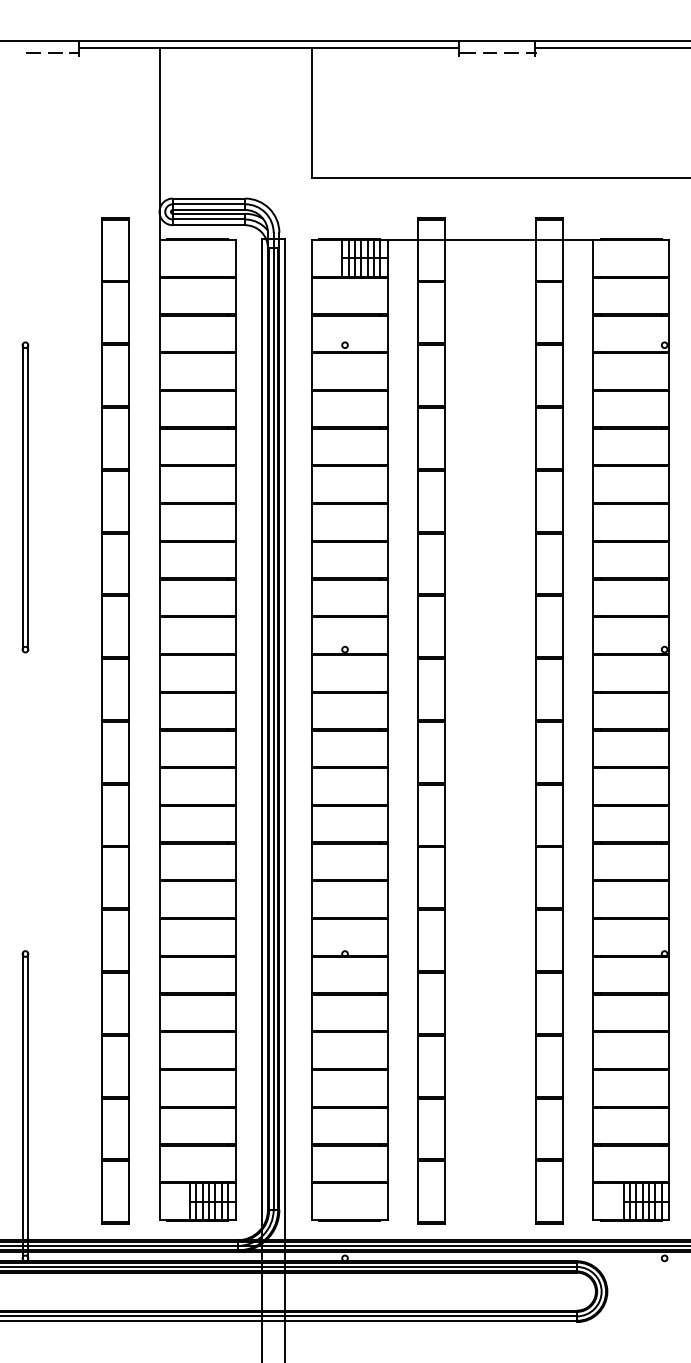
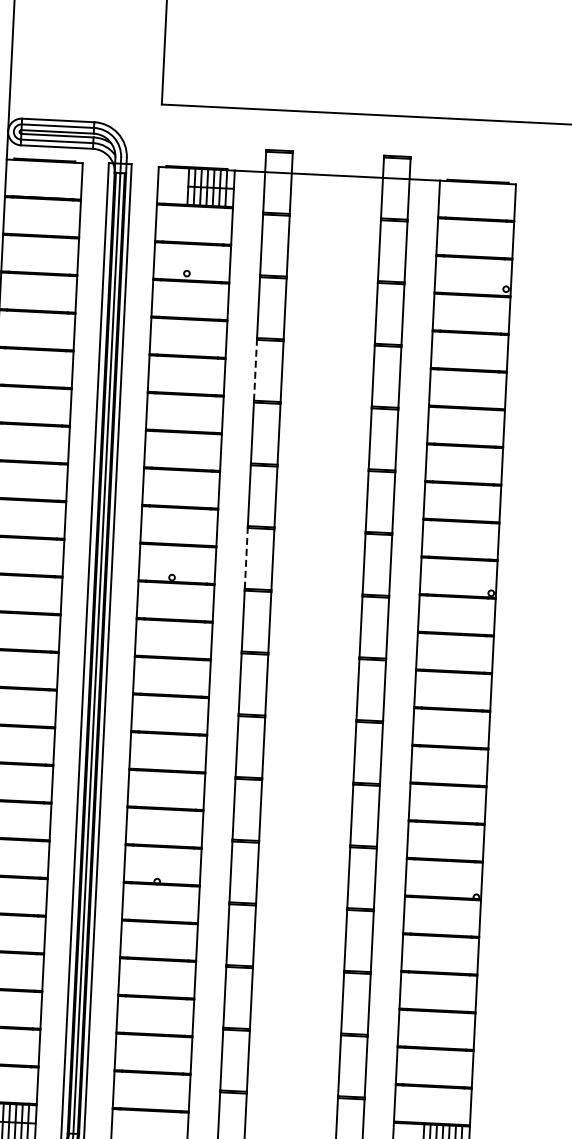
line: (418, 437) -> (255, 369), solid -> dashed
line: (418, 626) -> (246, 558), solid -> dashed

